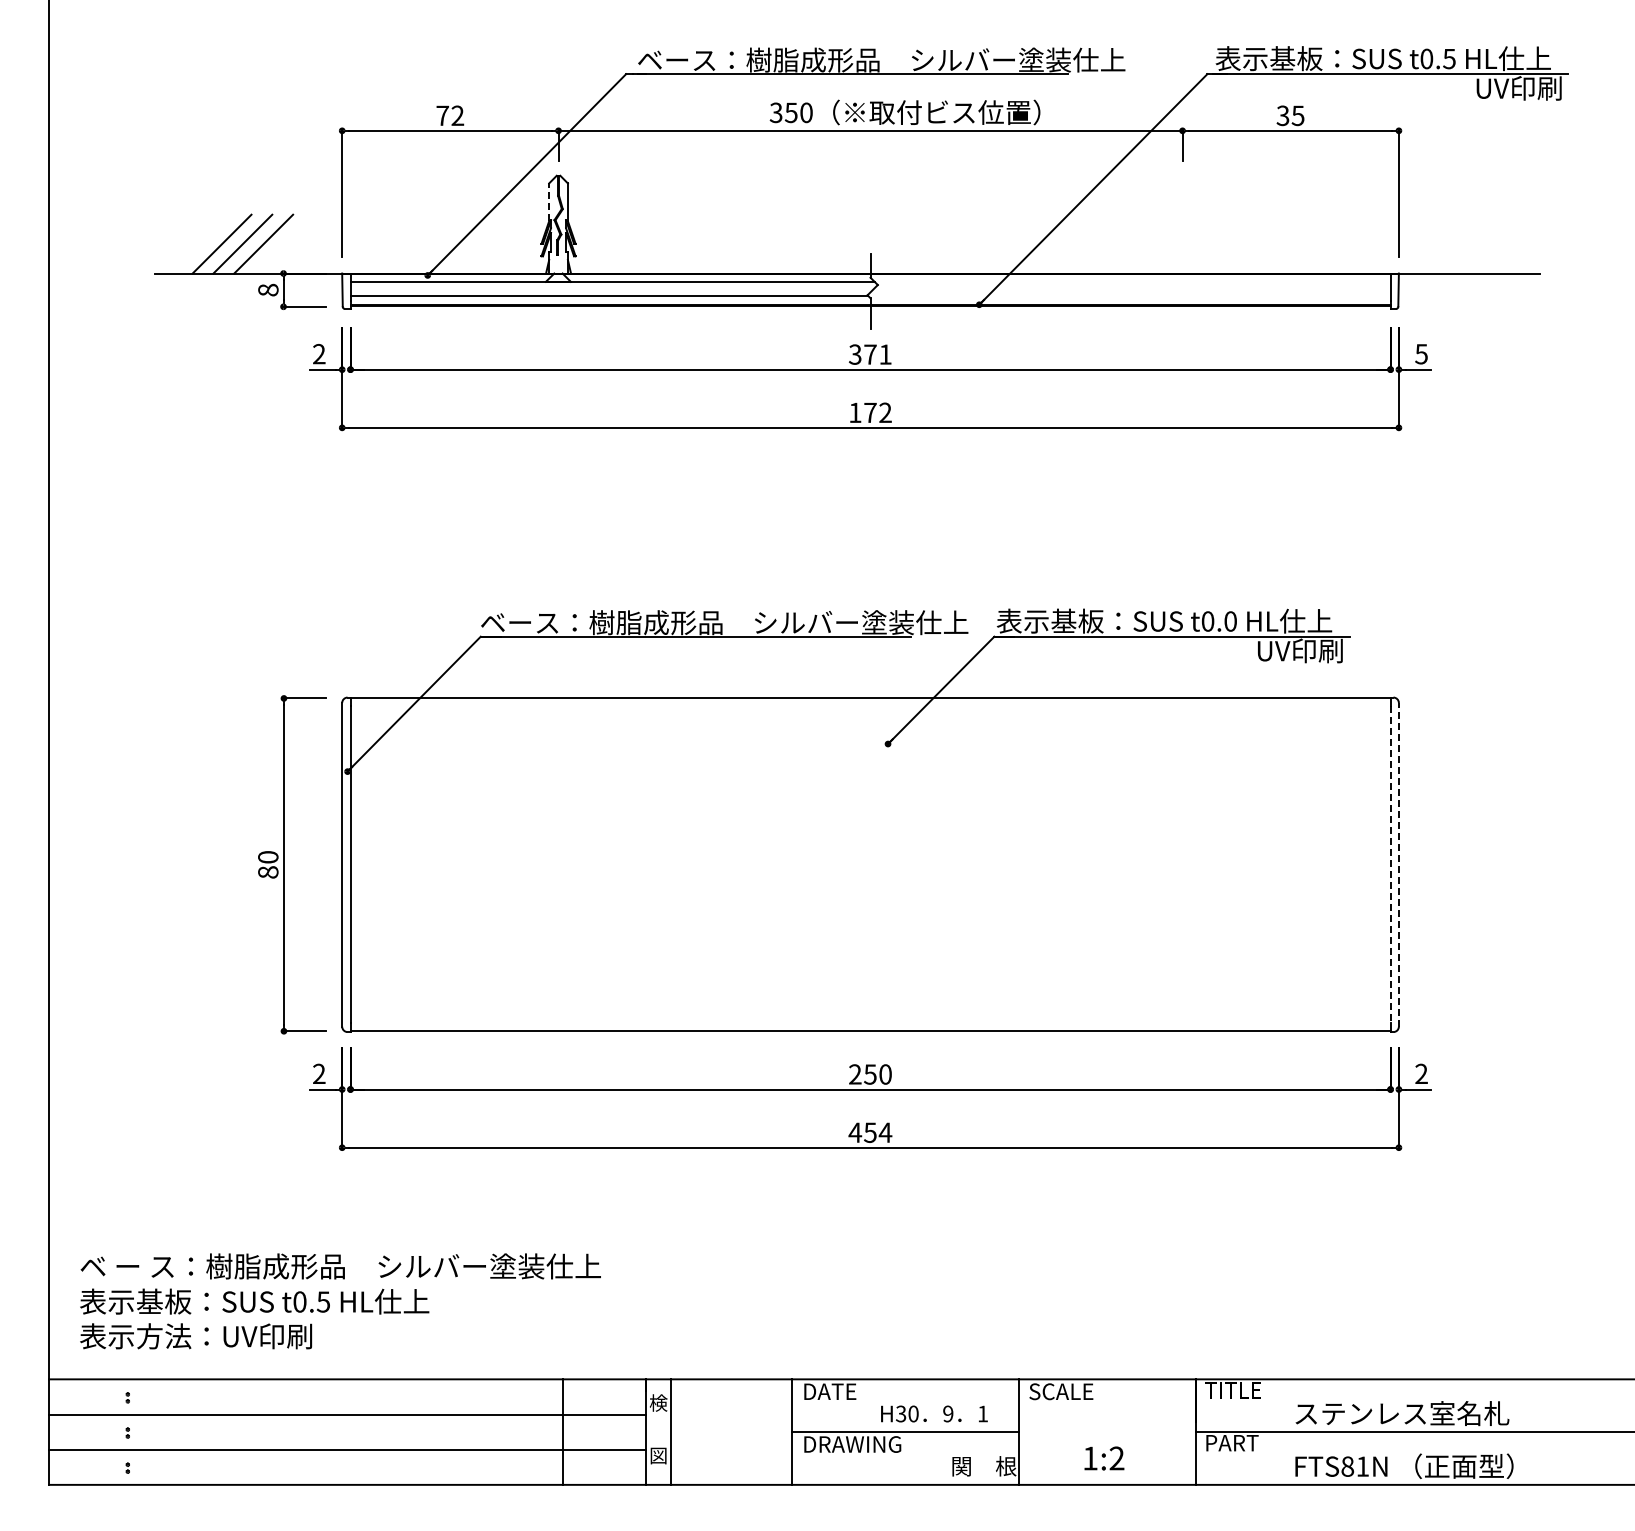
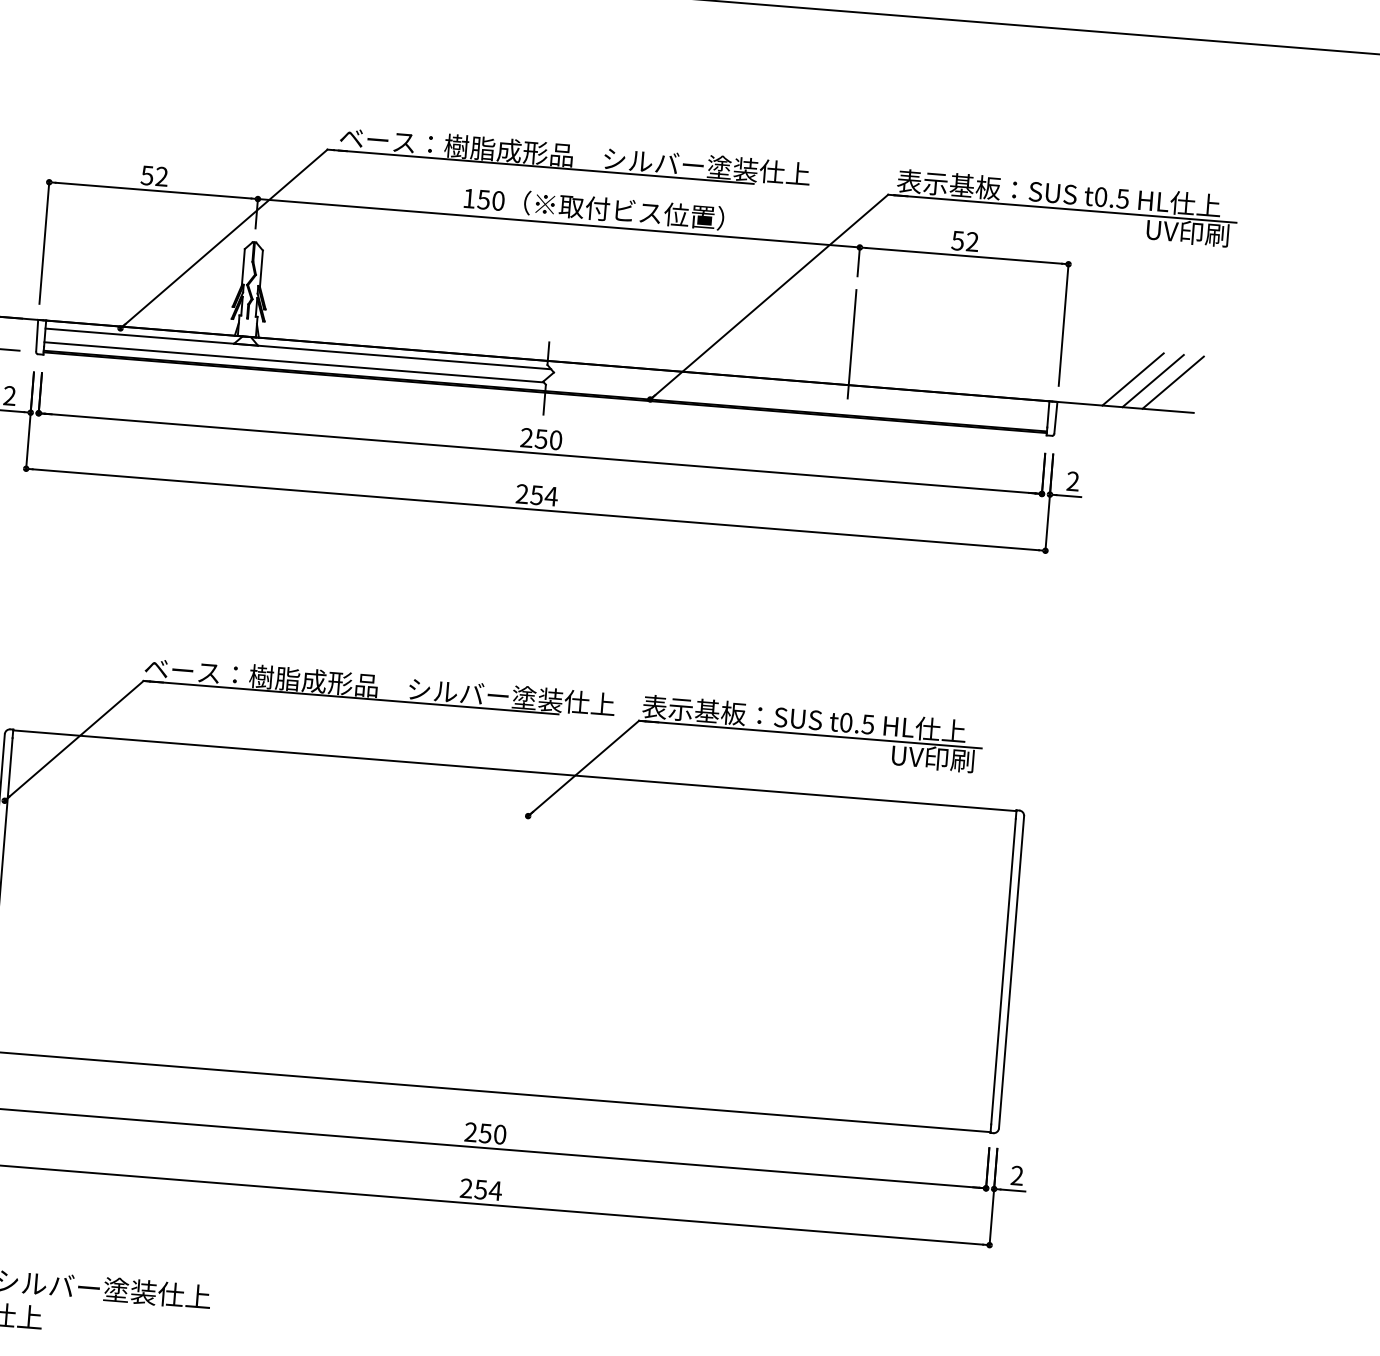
text: (775, 112) -> (468, 198), 350 -> 150
text: (442, 115) -> (147, 175), 72 -> 52
text: (1290, 115) -> (965, 241), 35 -> 52
line: (549, 202) -> (243, 267), dashed -> solid
line: (1182, 230) -> (852, 343), added
line: (1474, 243) -> (1132, 378), added
line: (1495, 243) -> (1152, 380), added
line: (1516, 243) -> (1173, 382), added
text: (869, 354) -> (540, 438), 371 -> 250
text: (1421, 354) -> (1072, 481), 5 -> 2
text: (870, 412) -> (536, 494), 172 -> 254
text: (1230, 621) -> (868, 724), t0.0 -> t0.5
line: (1398, 864) -> (1011, 971), dashed -> solid
line: (1390, 865) -> (1003, 972), dashed -> solid
text: (855, 1132) -> (466, 1188), 454 -> 254

